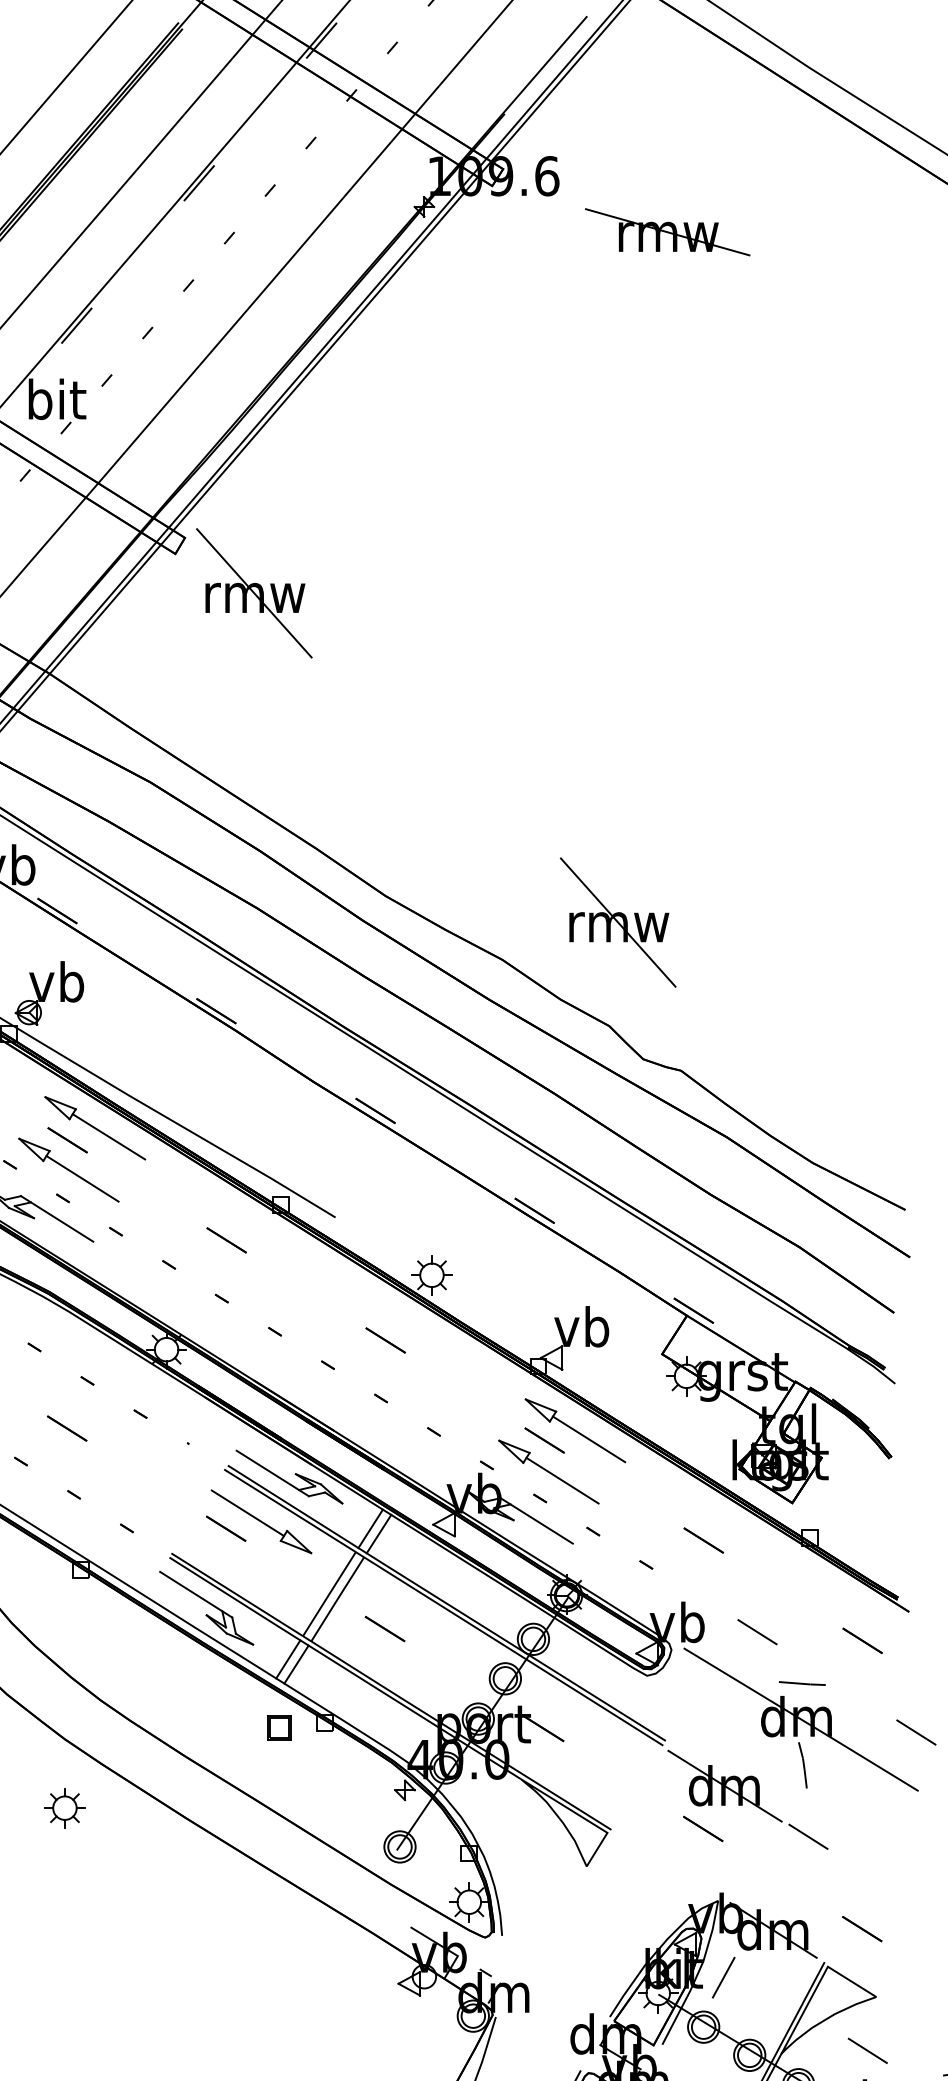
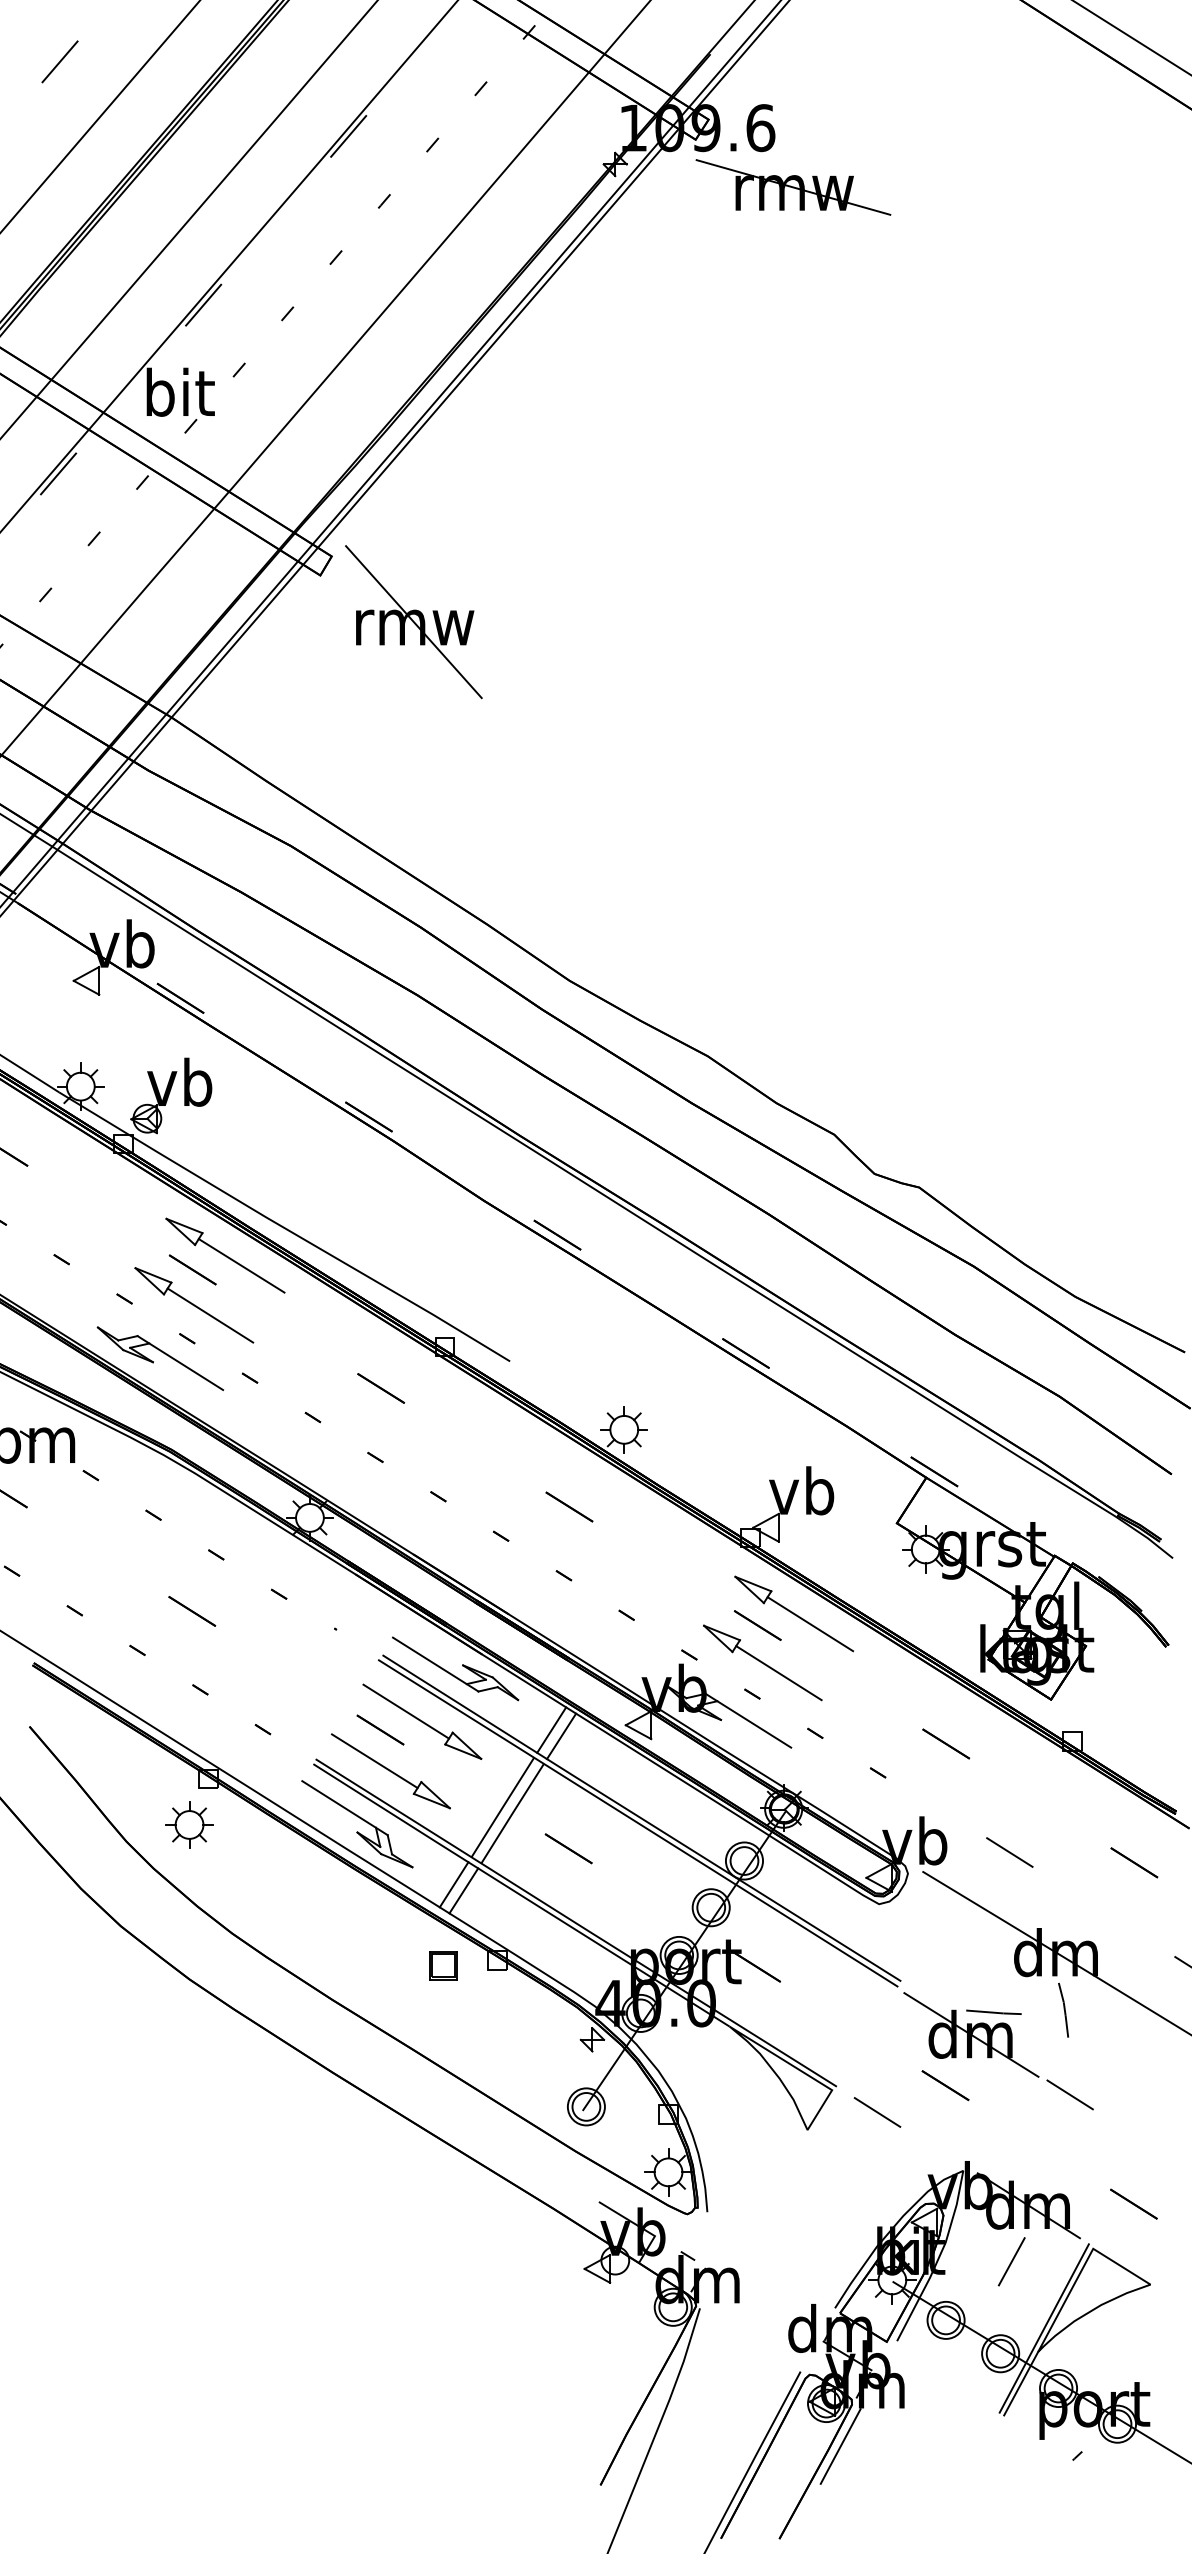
part: (667, 232) -> (793, 187), moved
part: (617, 922) -> (844, 1012), removed
part: (234, 1563) -> (390, 1771), added
line: (801, 1682) -> (993, 2011), moved
part: (64, 1807) -> (189, 1824), moved
line: (723, 1977) -> (1011, 2261), moved
line: (867, 2050) -> (877, 2112), moved

